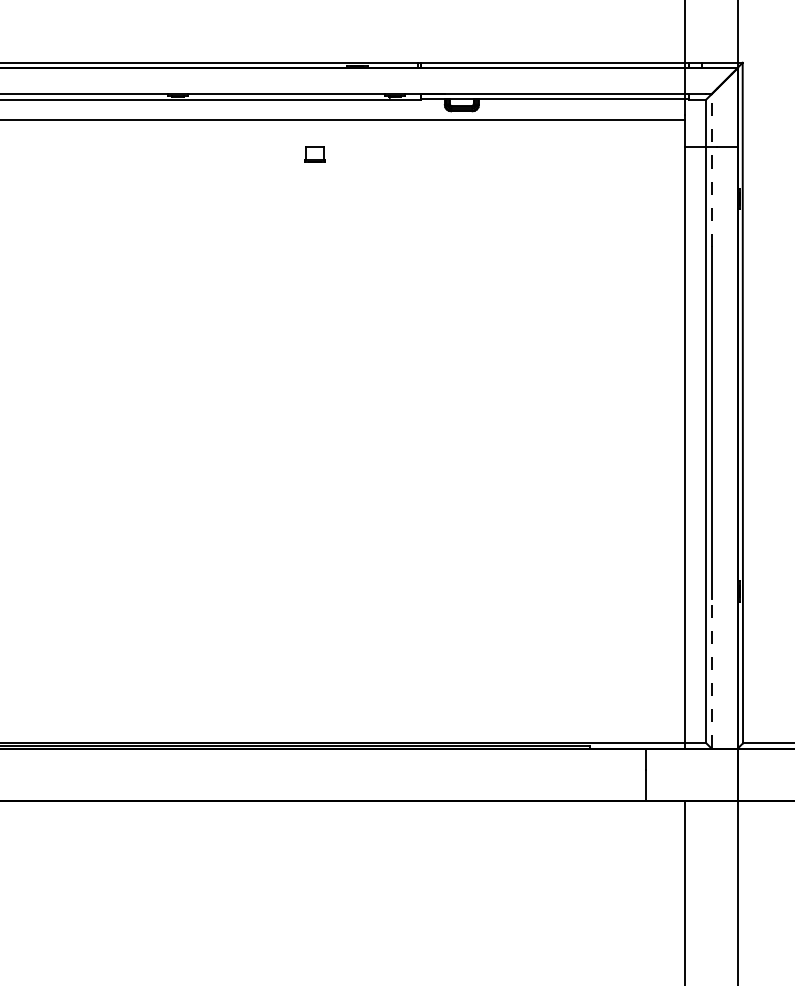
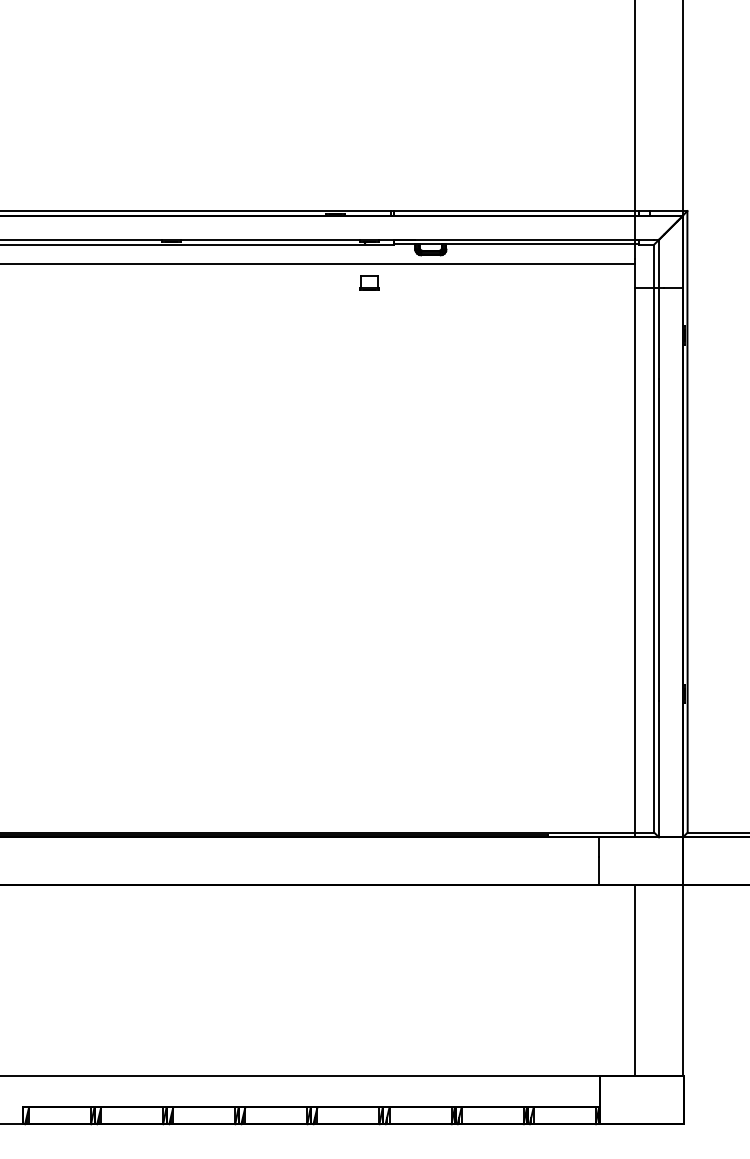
part: (314, 154) -> (369, 282), moved
line: (712, 170) -> (659, 309), dashed -> solid
line: (712, 673) -> (659, 768), dashed -> solid

